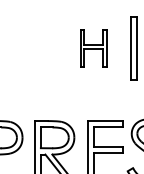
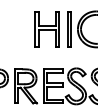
part: (92, 48) -> (46, 29), size x1.67

